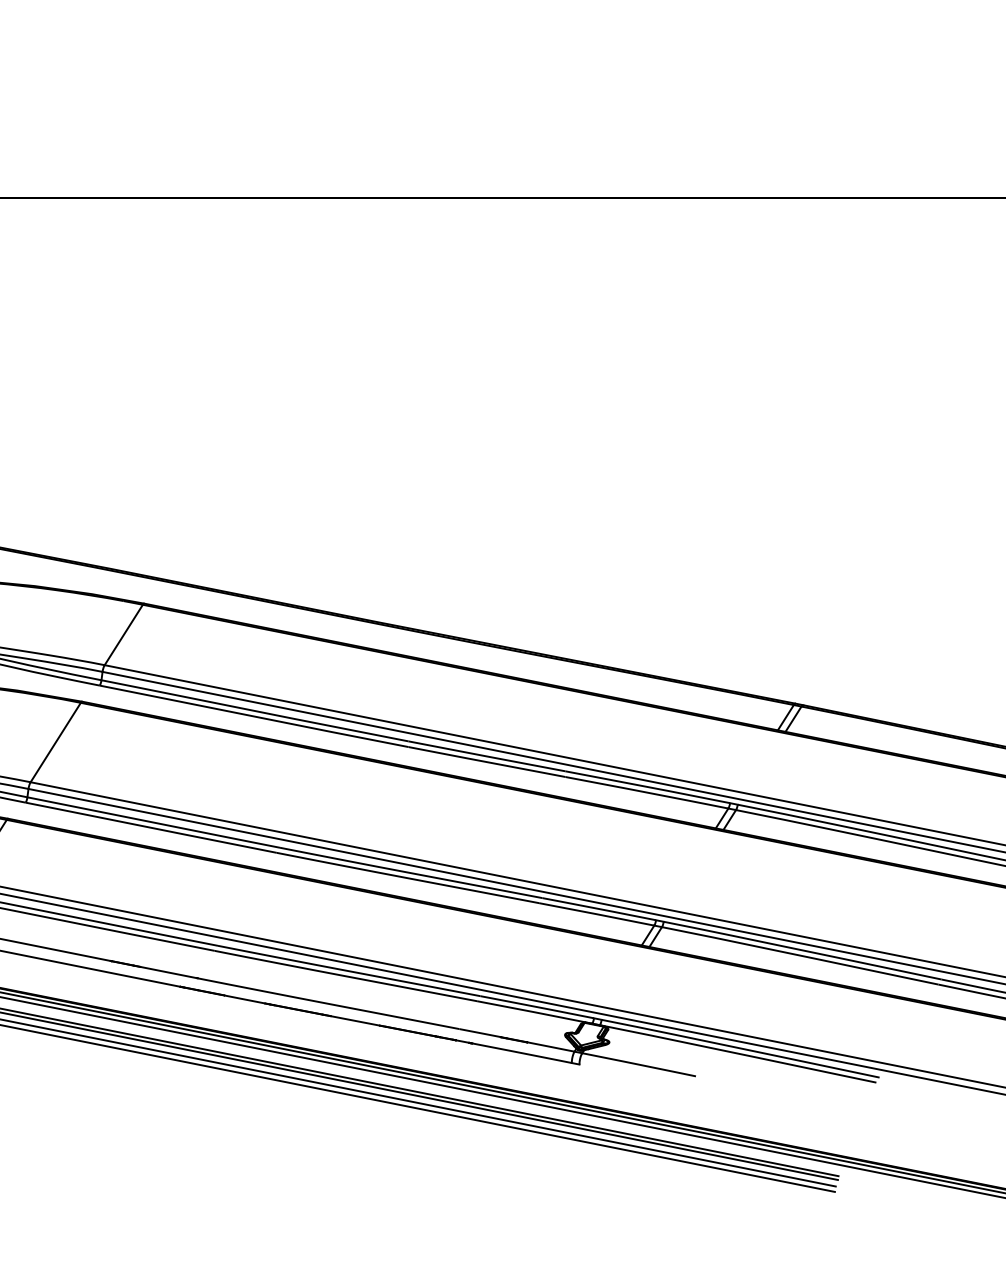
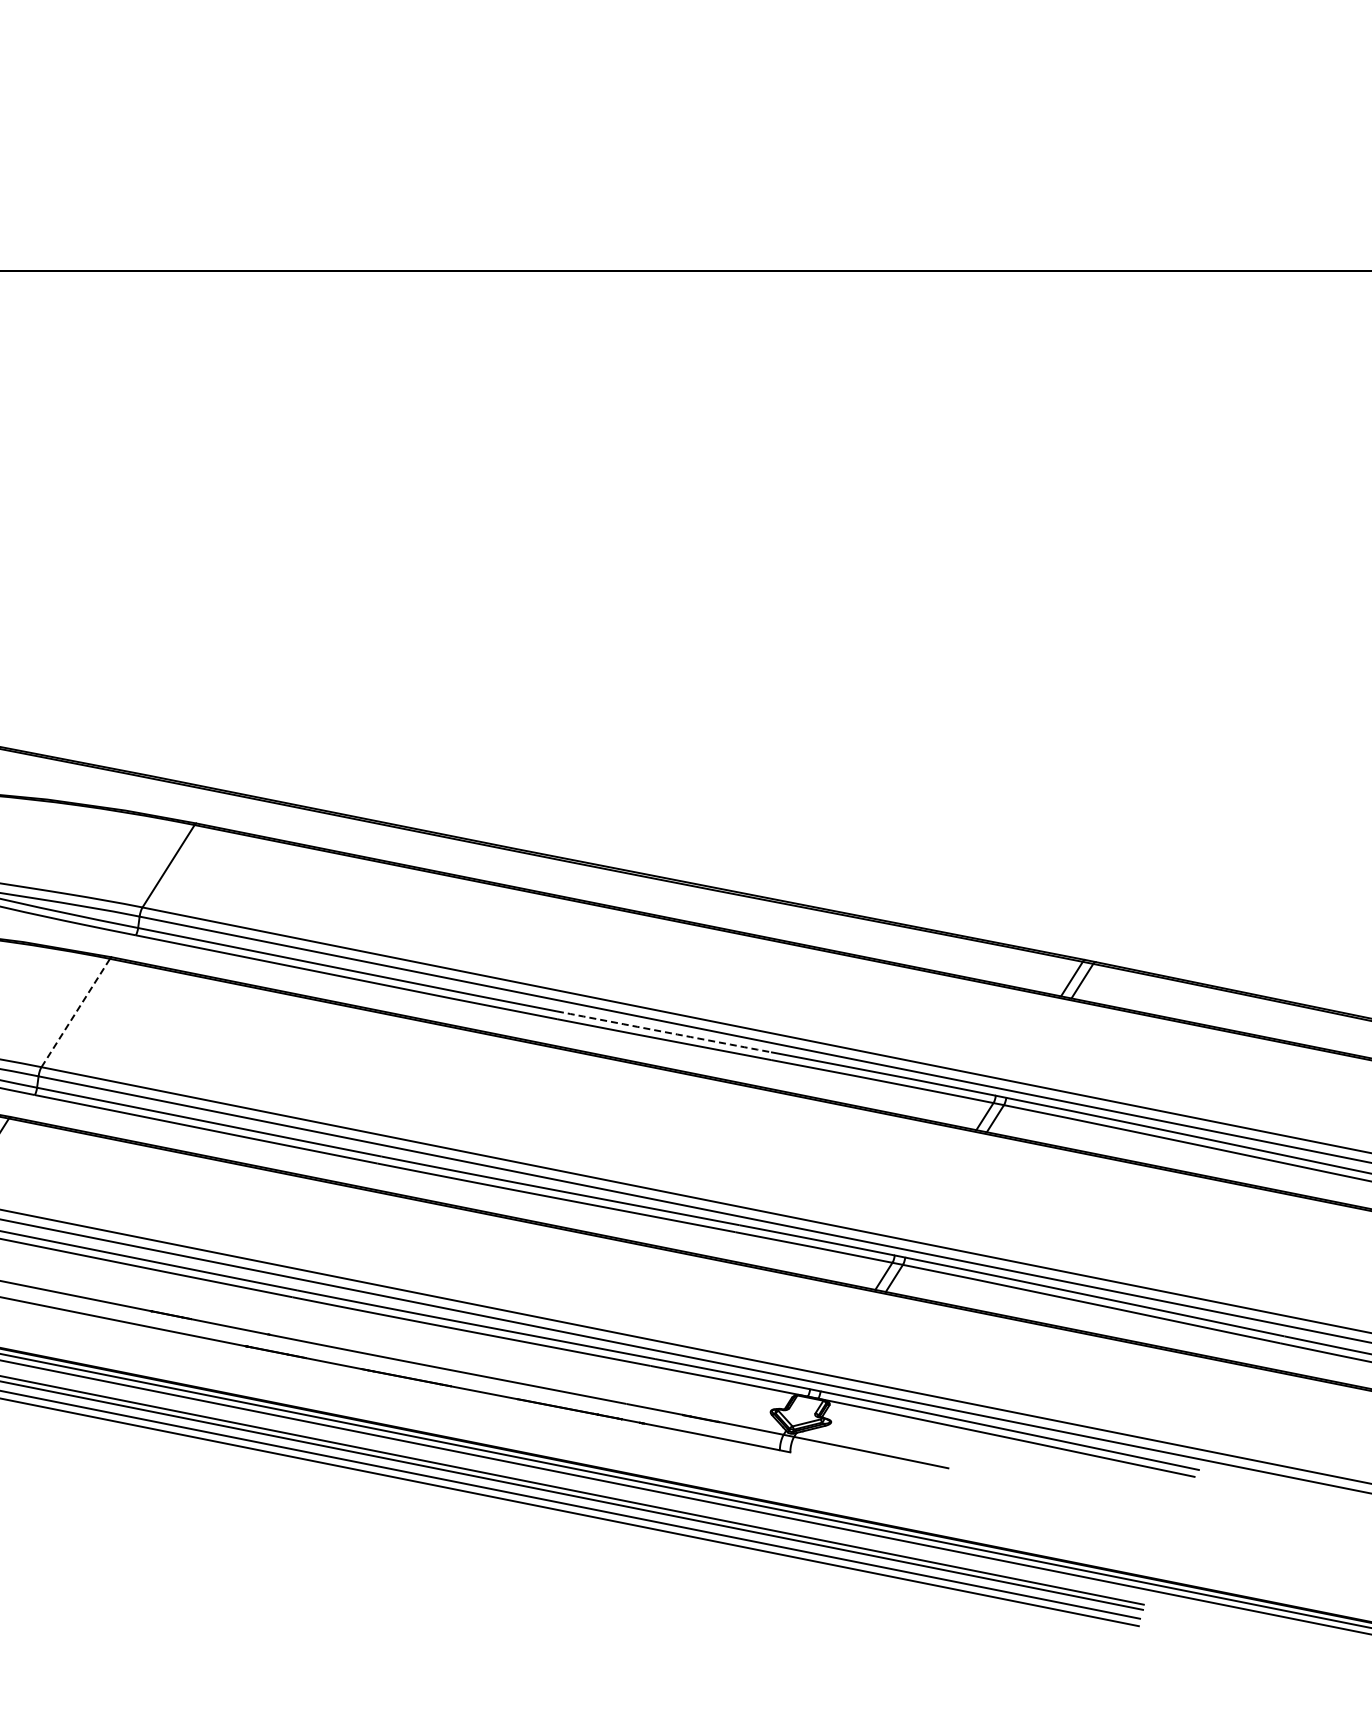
line: (56, 742) -> (76, 1012), solid -> dashed
arc: (486, 756) -> (663, 1031), solid -> dashed

